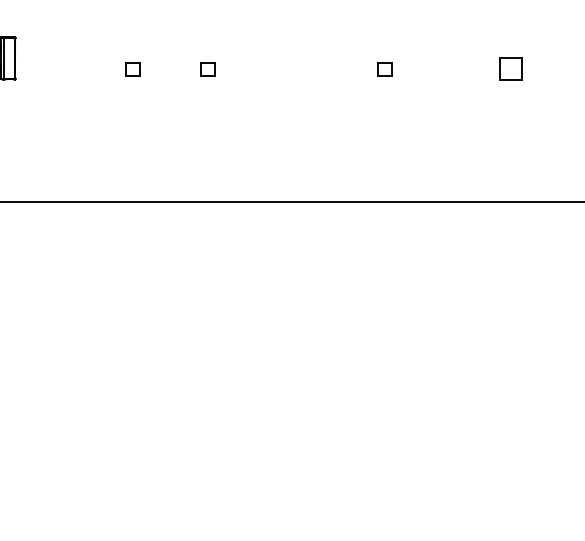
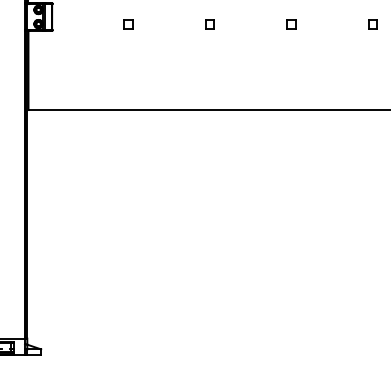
part: (207, 69) -> (209, 24), moved
part: (509, 69) -> (372, 24), size x0.62

